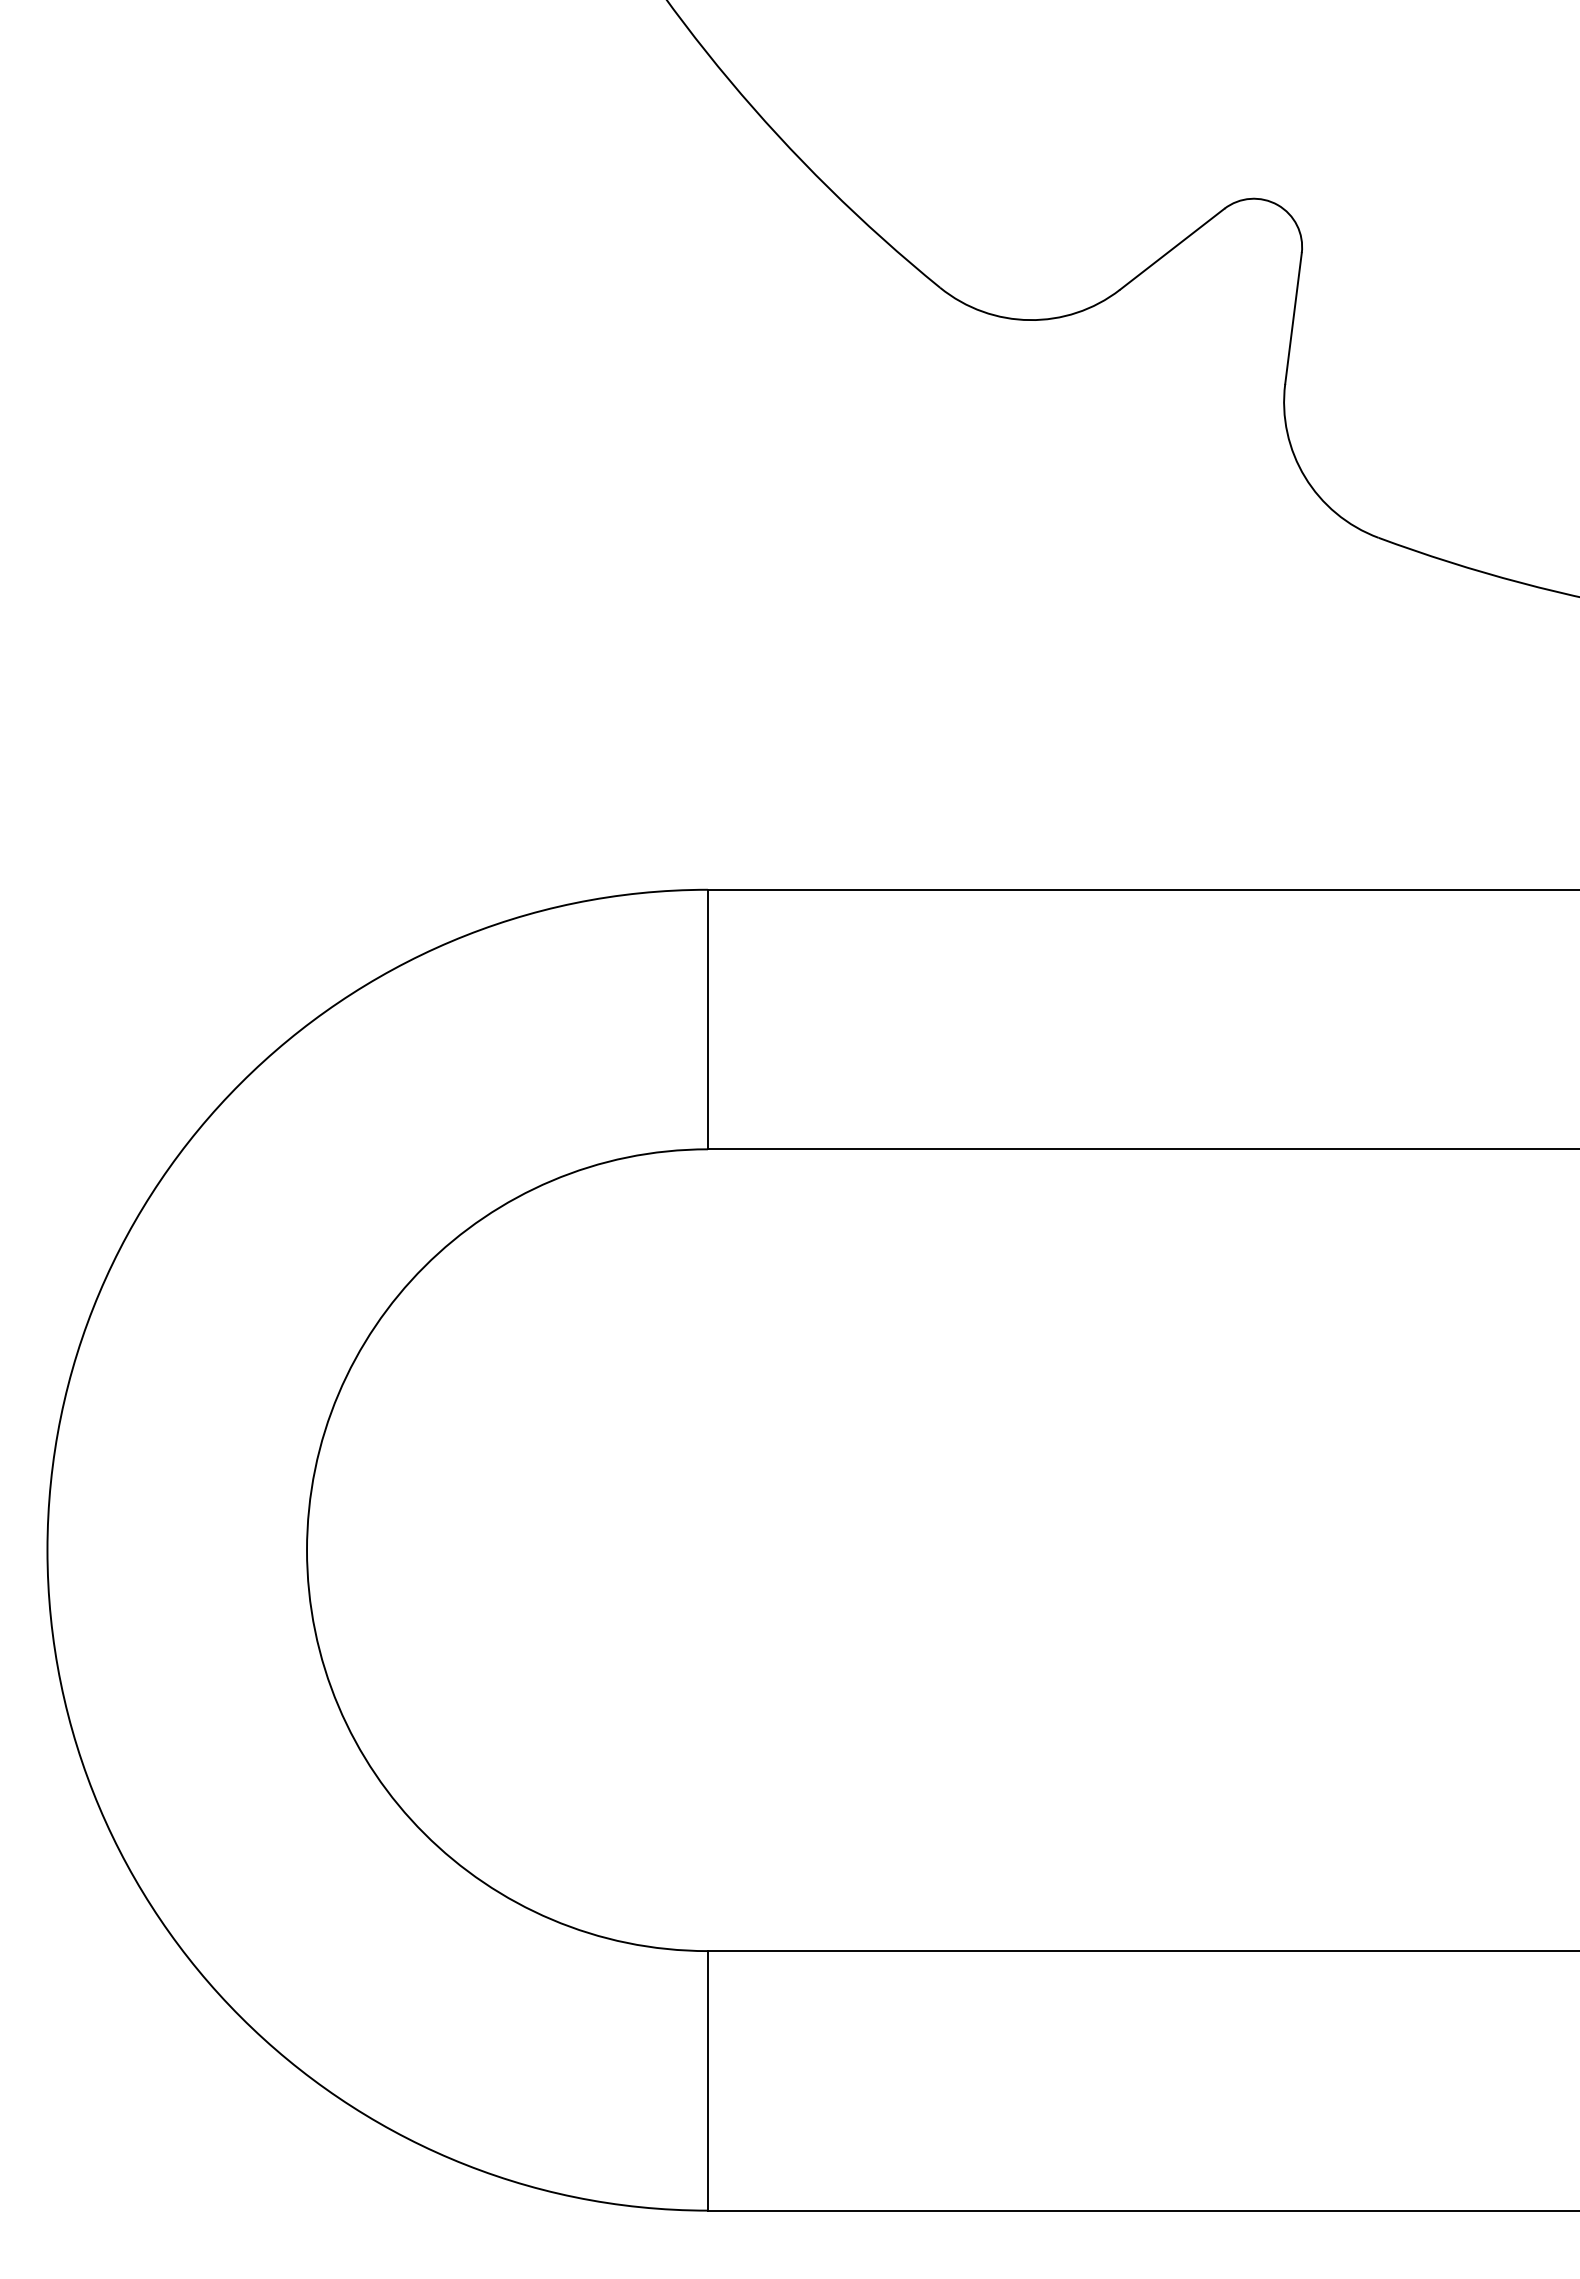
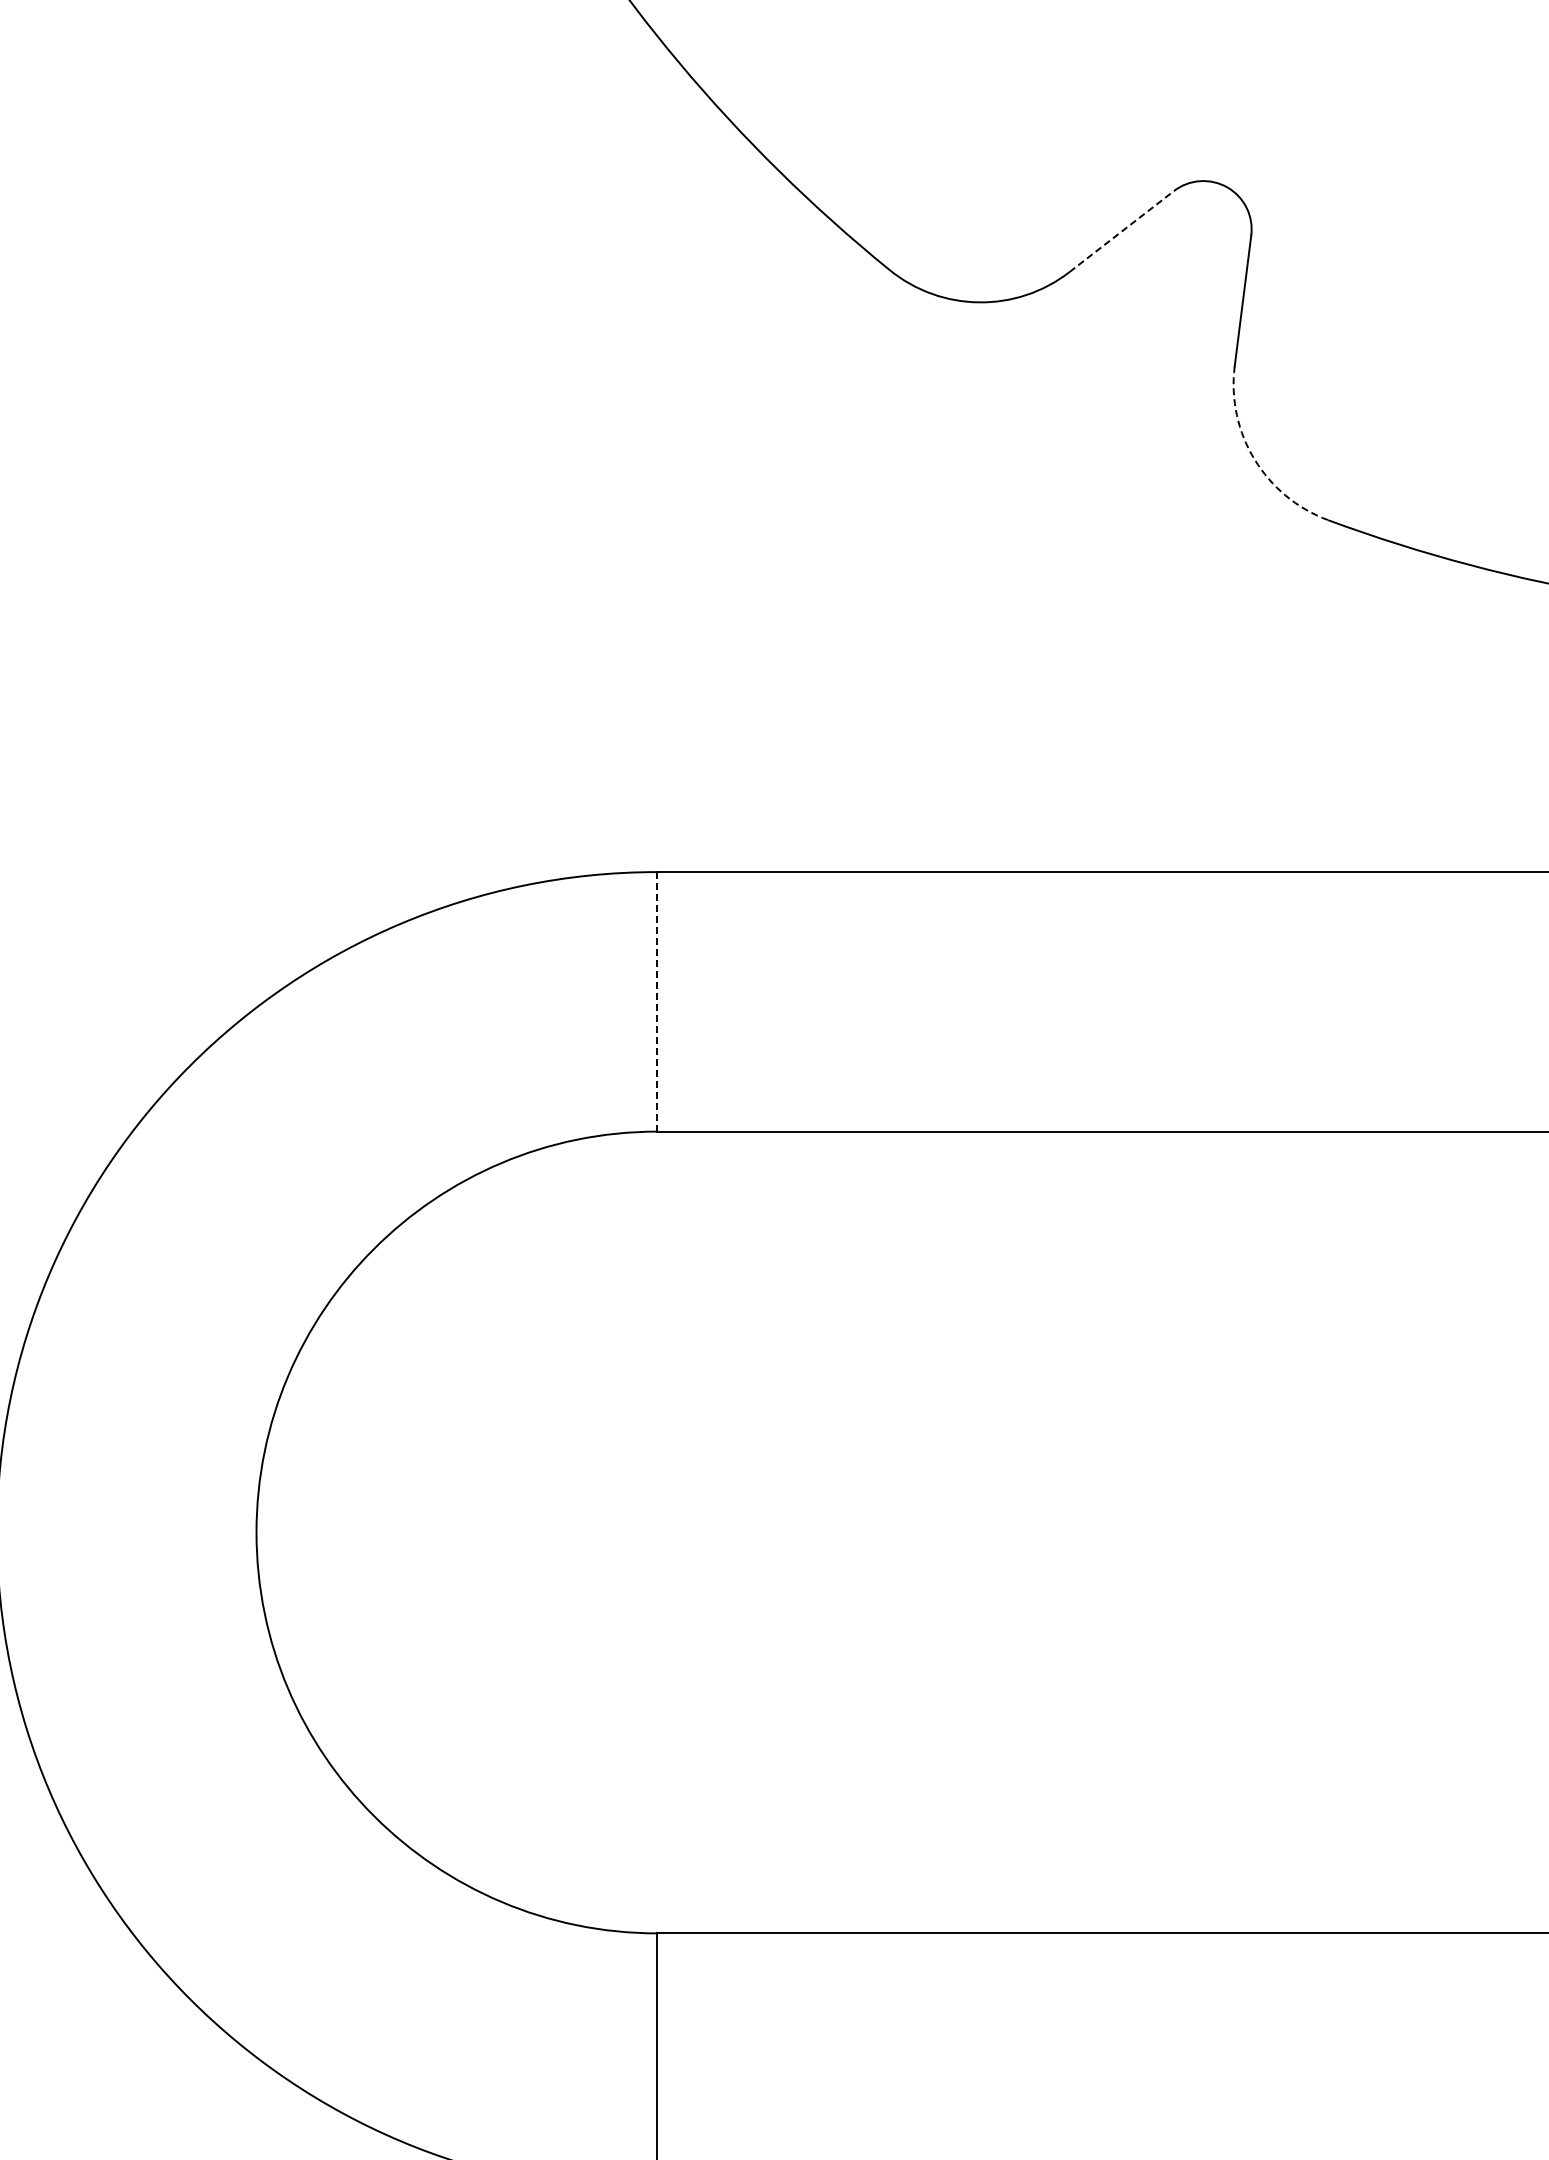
line: (1172, 249) -> (1122, 231), solid -> dashed
arc: (1305, 477) -> (1255, 459), solid -> dashed
line: (707, 1019) -> (657, 1001), solid -> dashed

